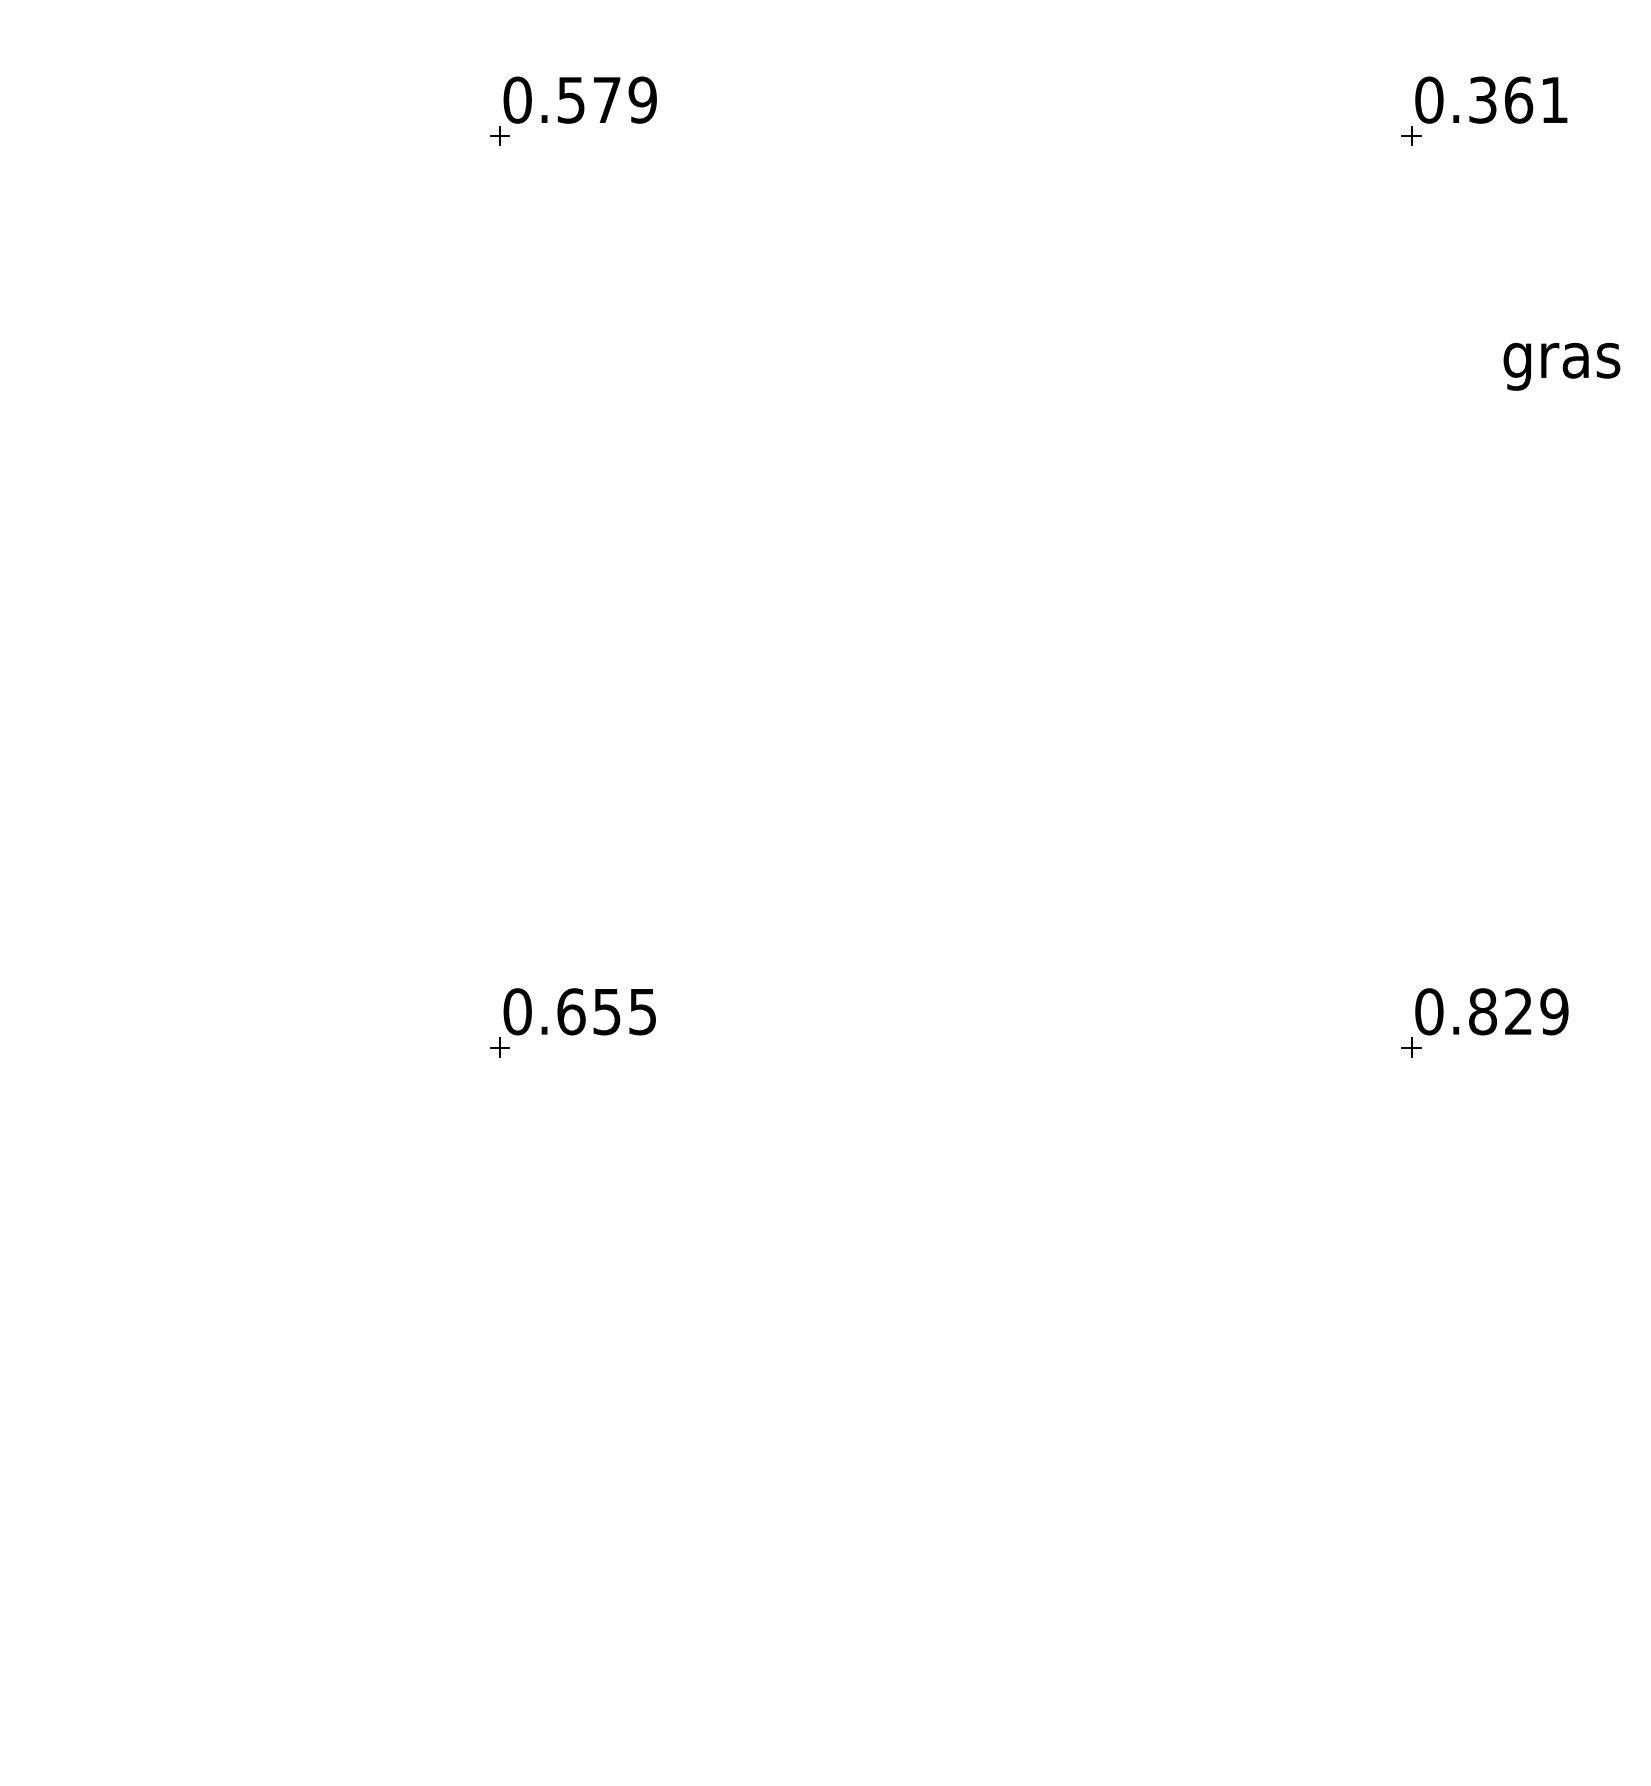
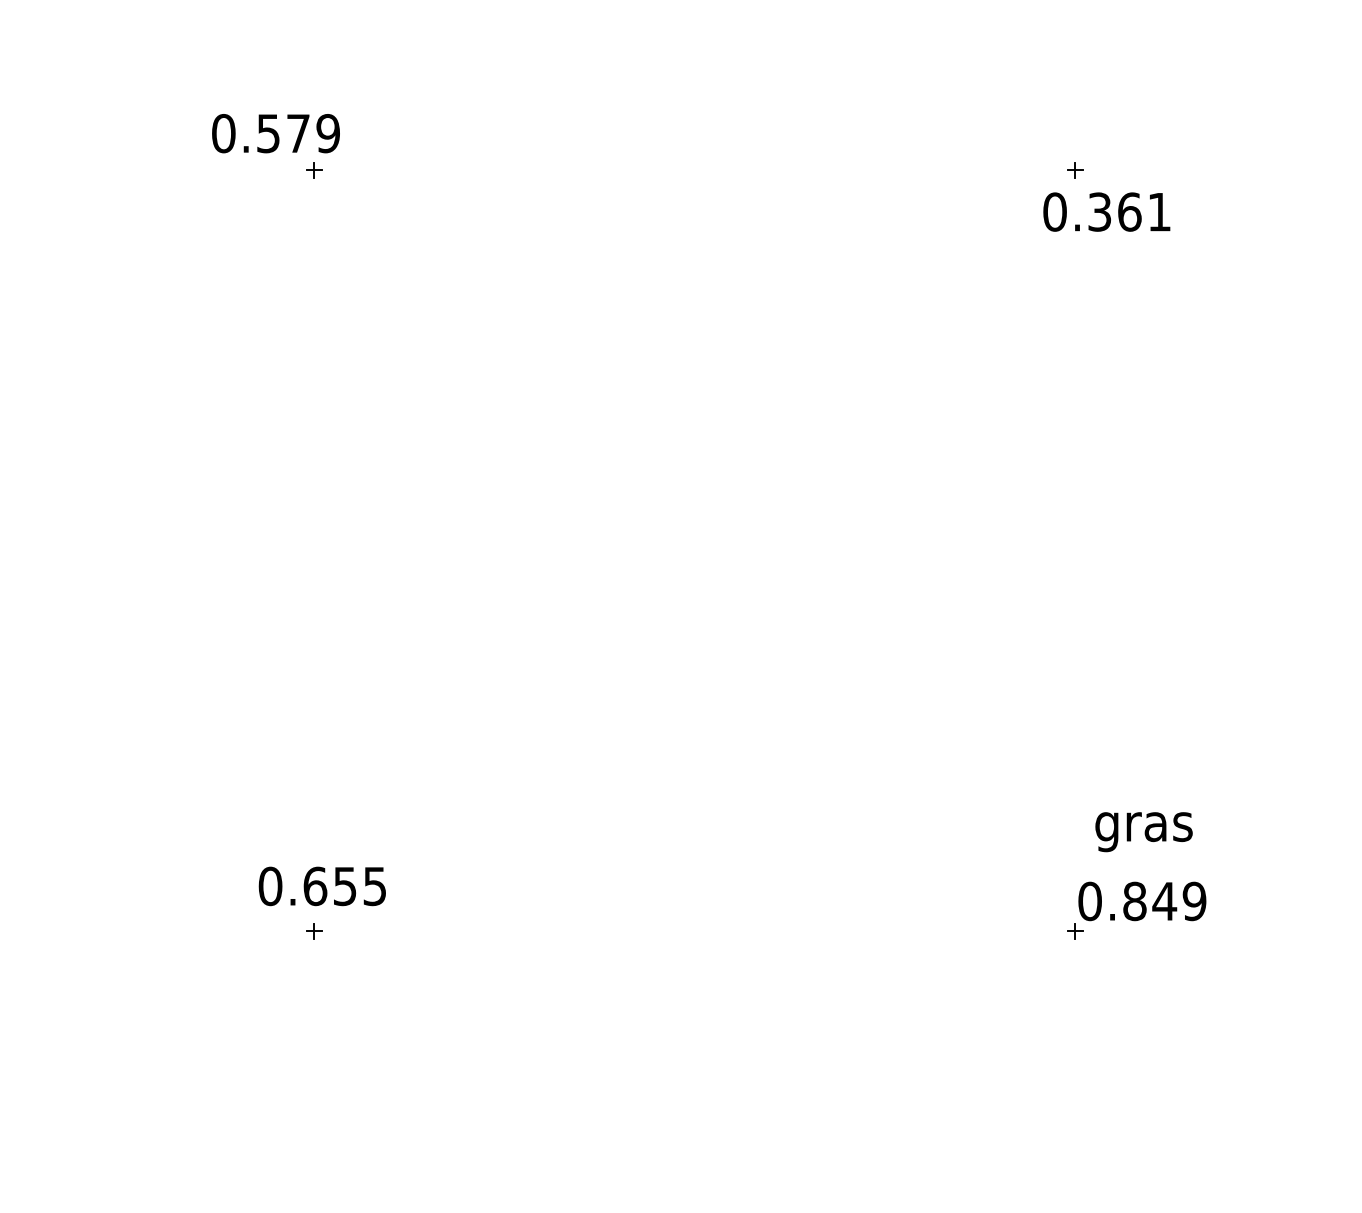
text: (579, 99) -> (275, 133), moved
text: (1491, 99) -> (1106, 211), moved
text: (1561, 366) -> (1143, 831), moved
text: (579, 1011) -> (322, 886), moved
text: (1518, 1011) -> (1164, 901), 0.829 -> 0.849

